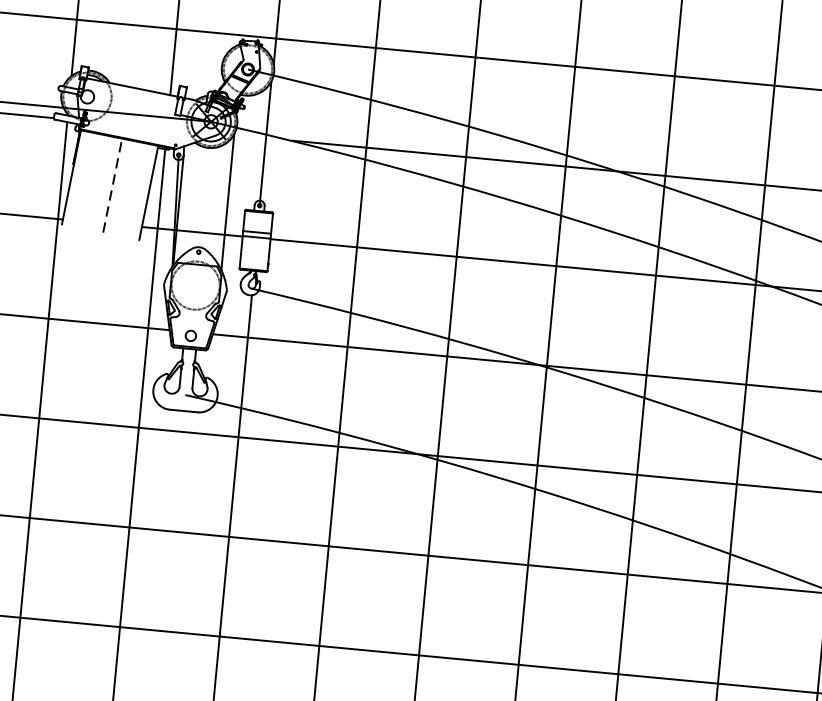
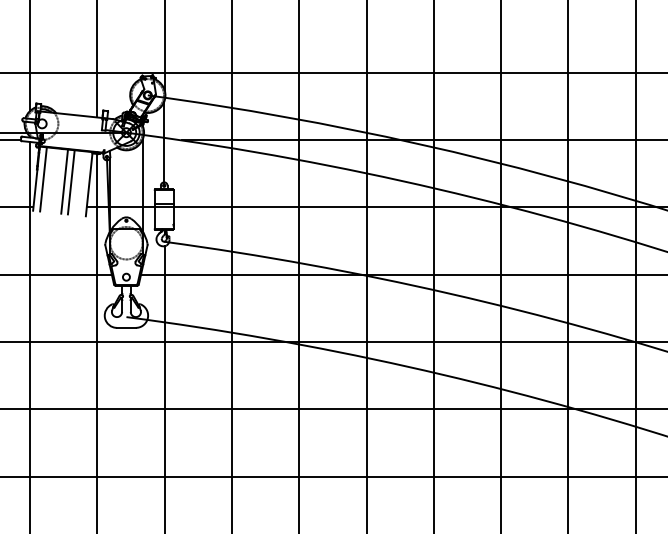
line: (81, 179) -> (43, 179), added
line: (112, 185) -> (64, 181), dashed -> solid
line: (121, 187) -> (70, 182), added

